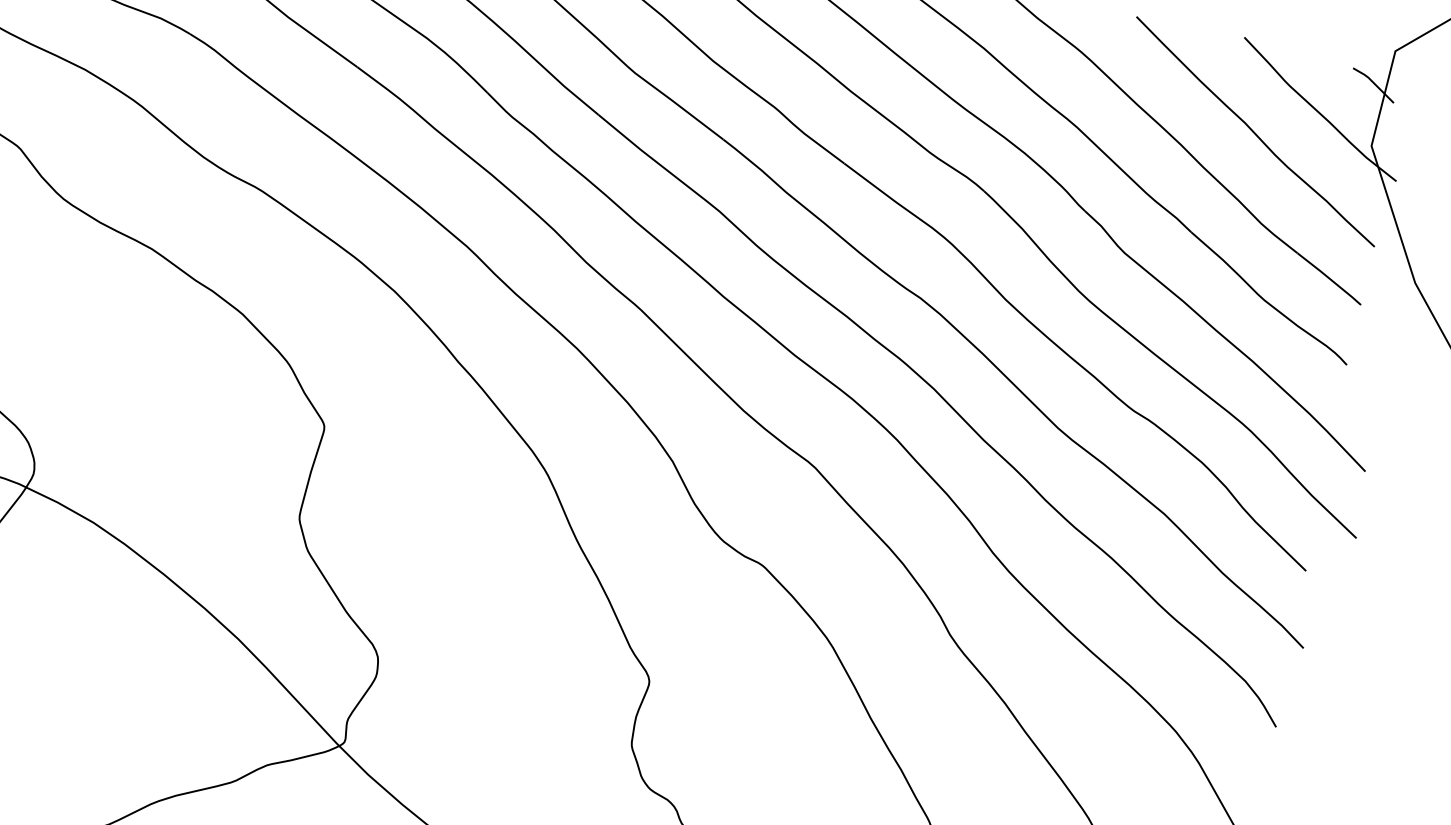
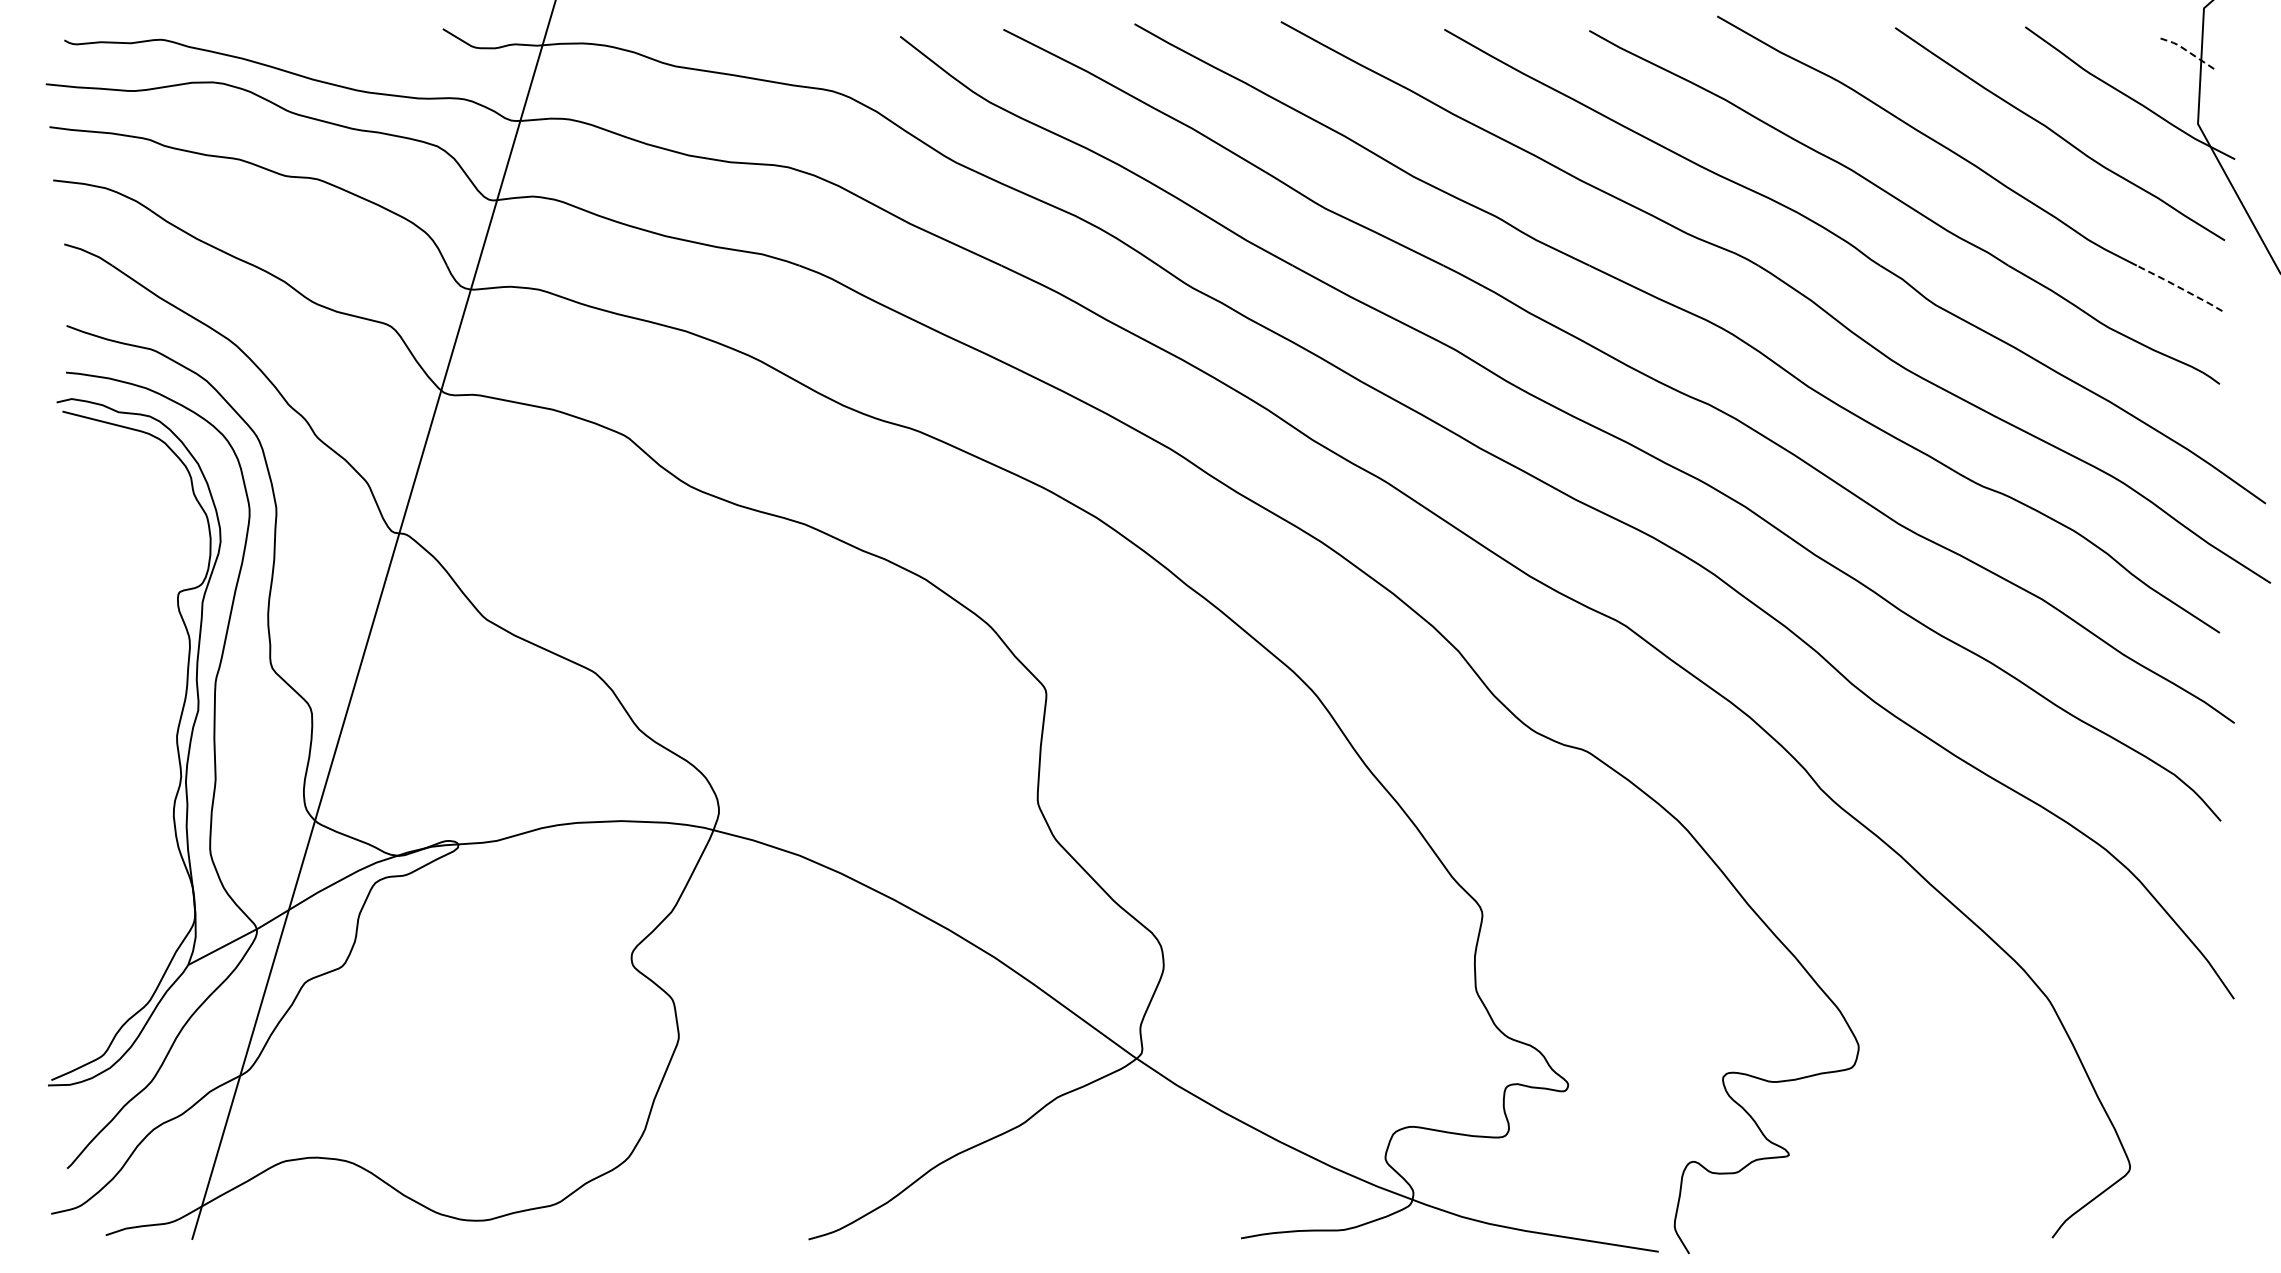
line: (1374, 83) -> (2186, 50), solid -> dashed
line: (1330, 278) -> (2180, 287), solid -> dashed

